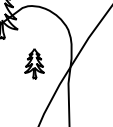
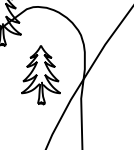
part: (34, 63) -> (40, 75), size x1.67

